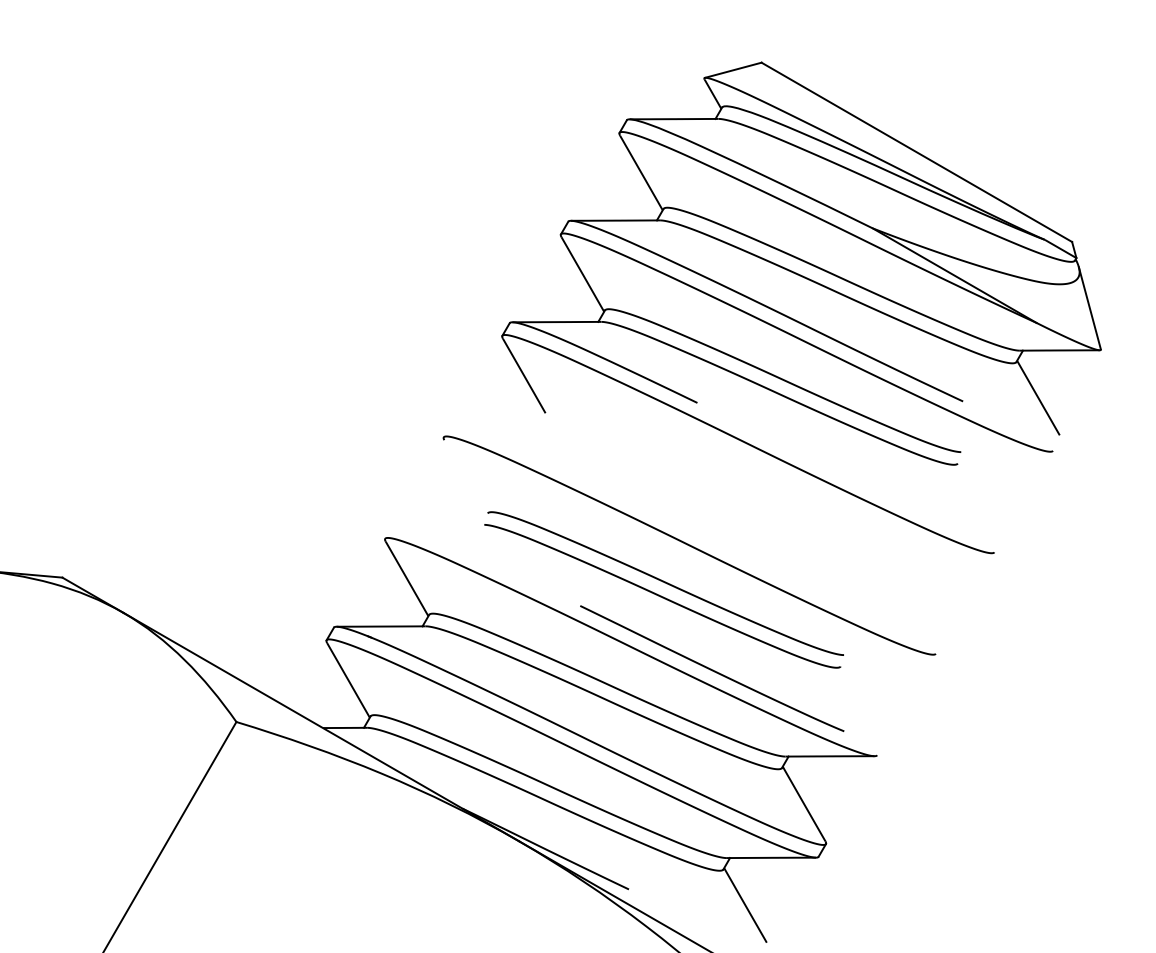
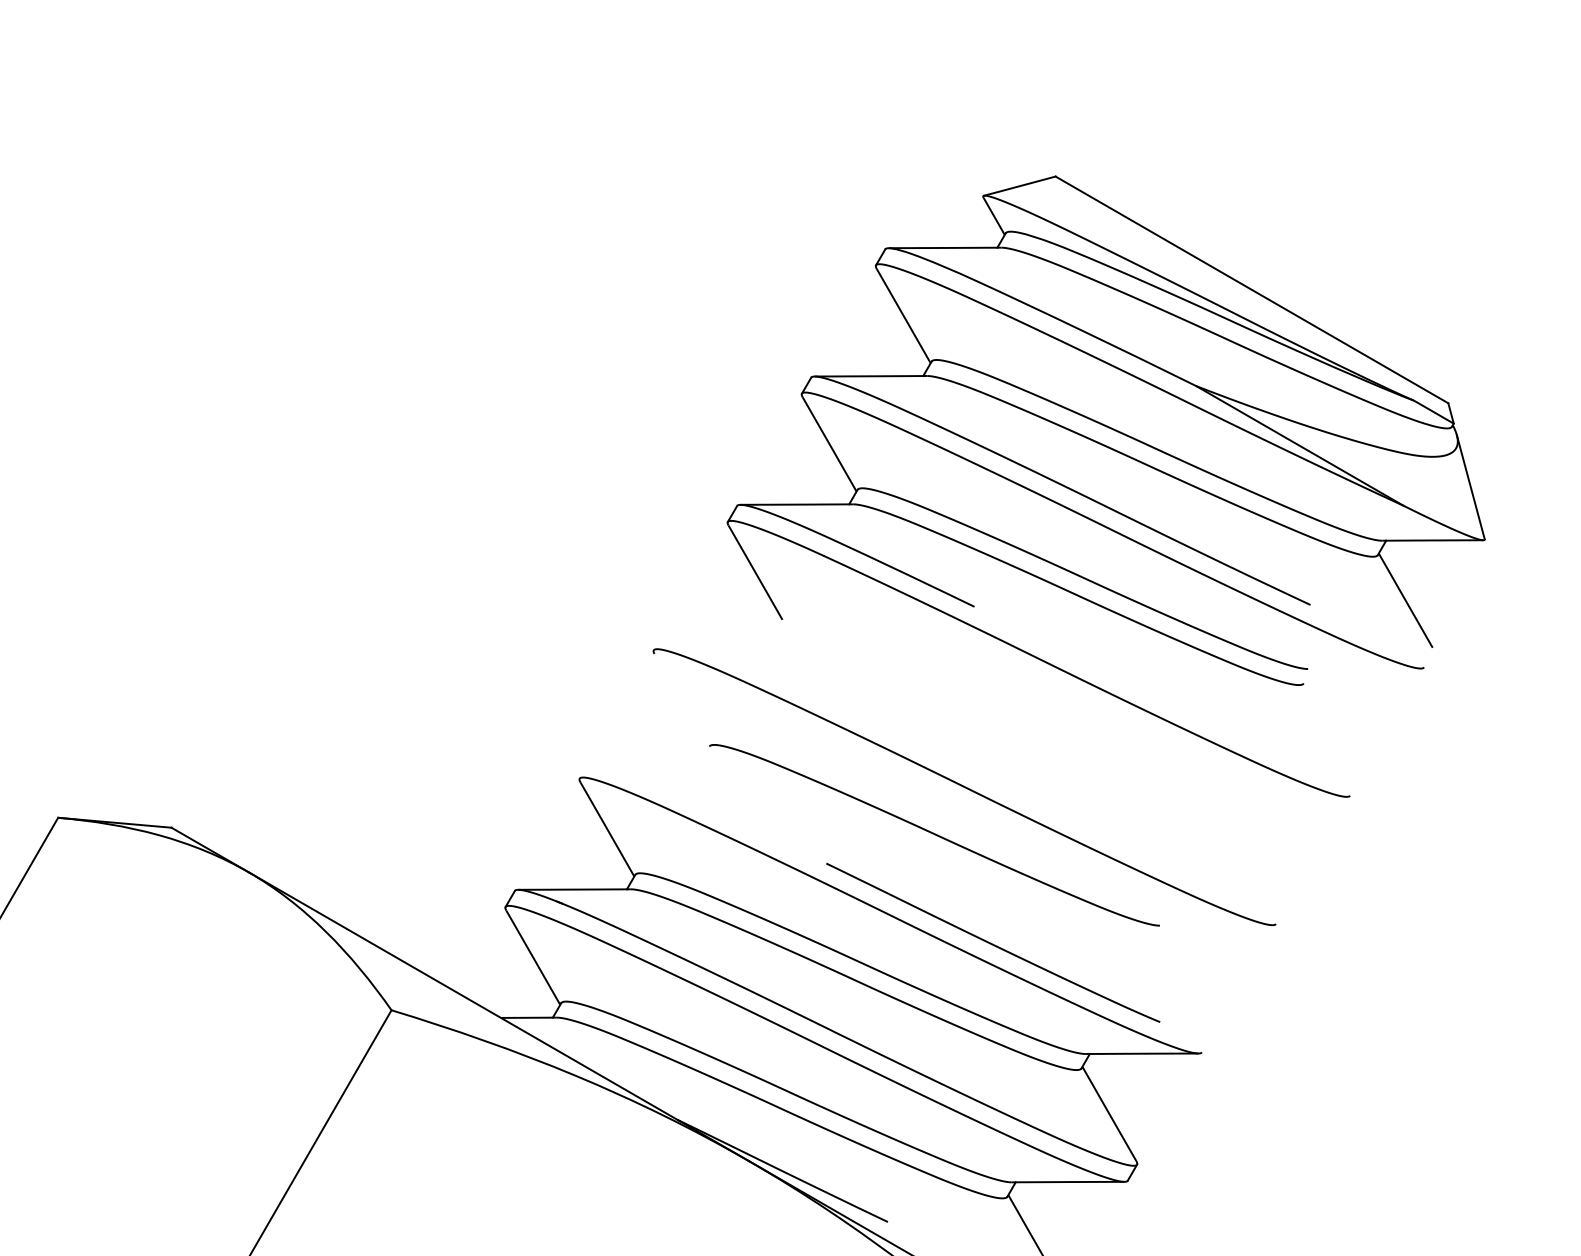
curve: (662, 596) -> (930, 851), removed

